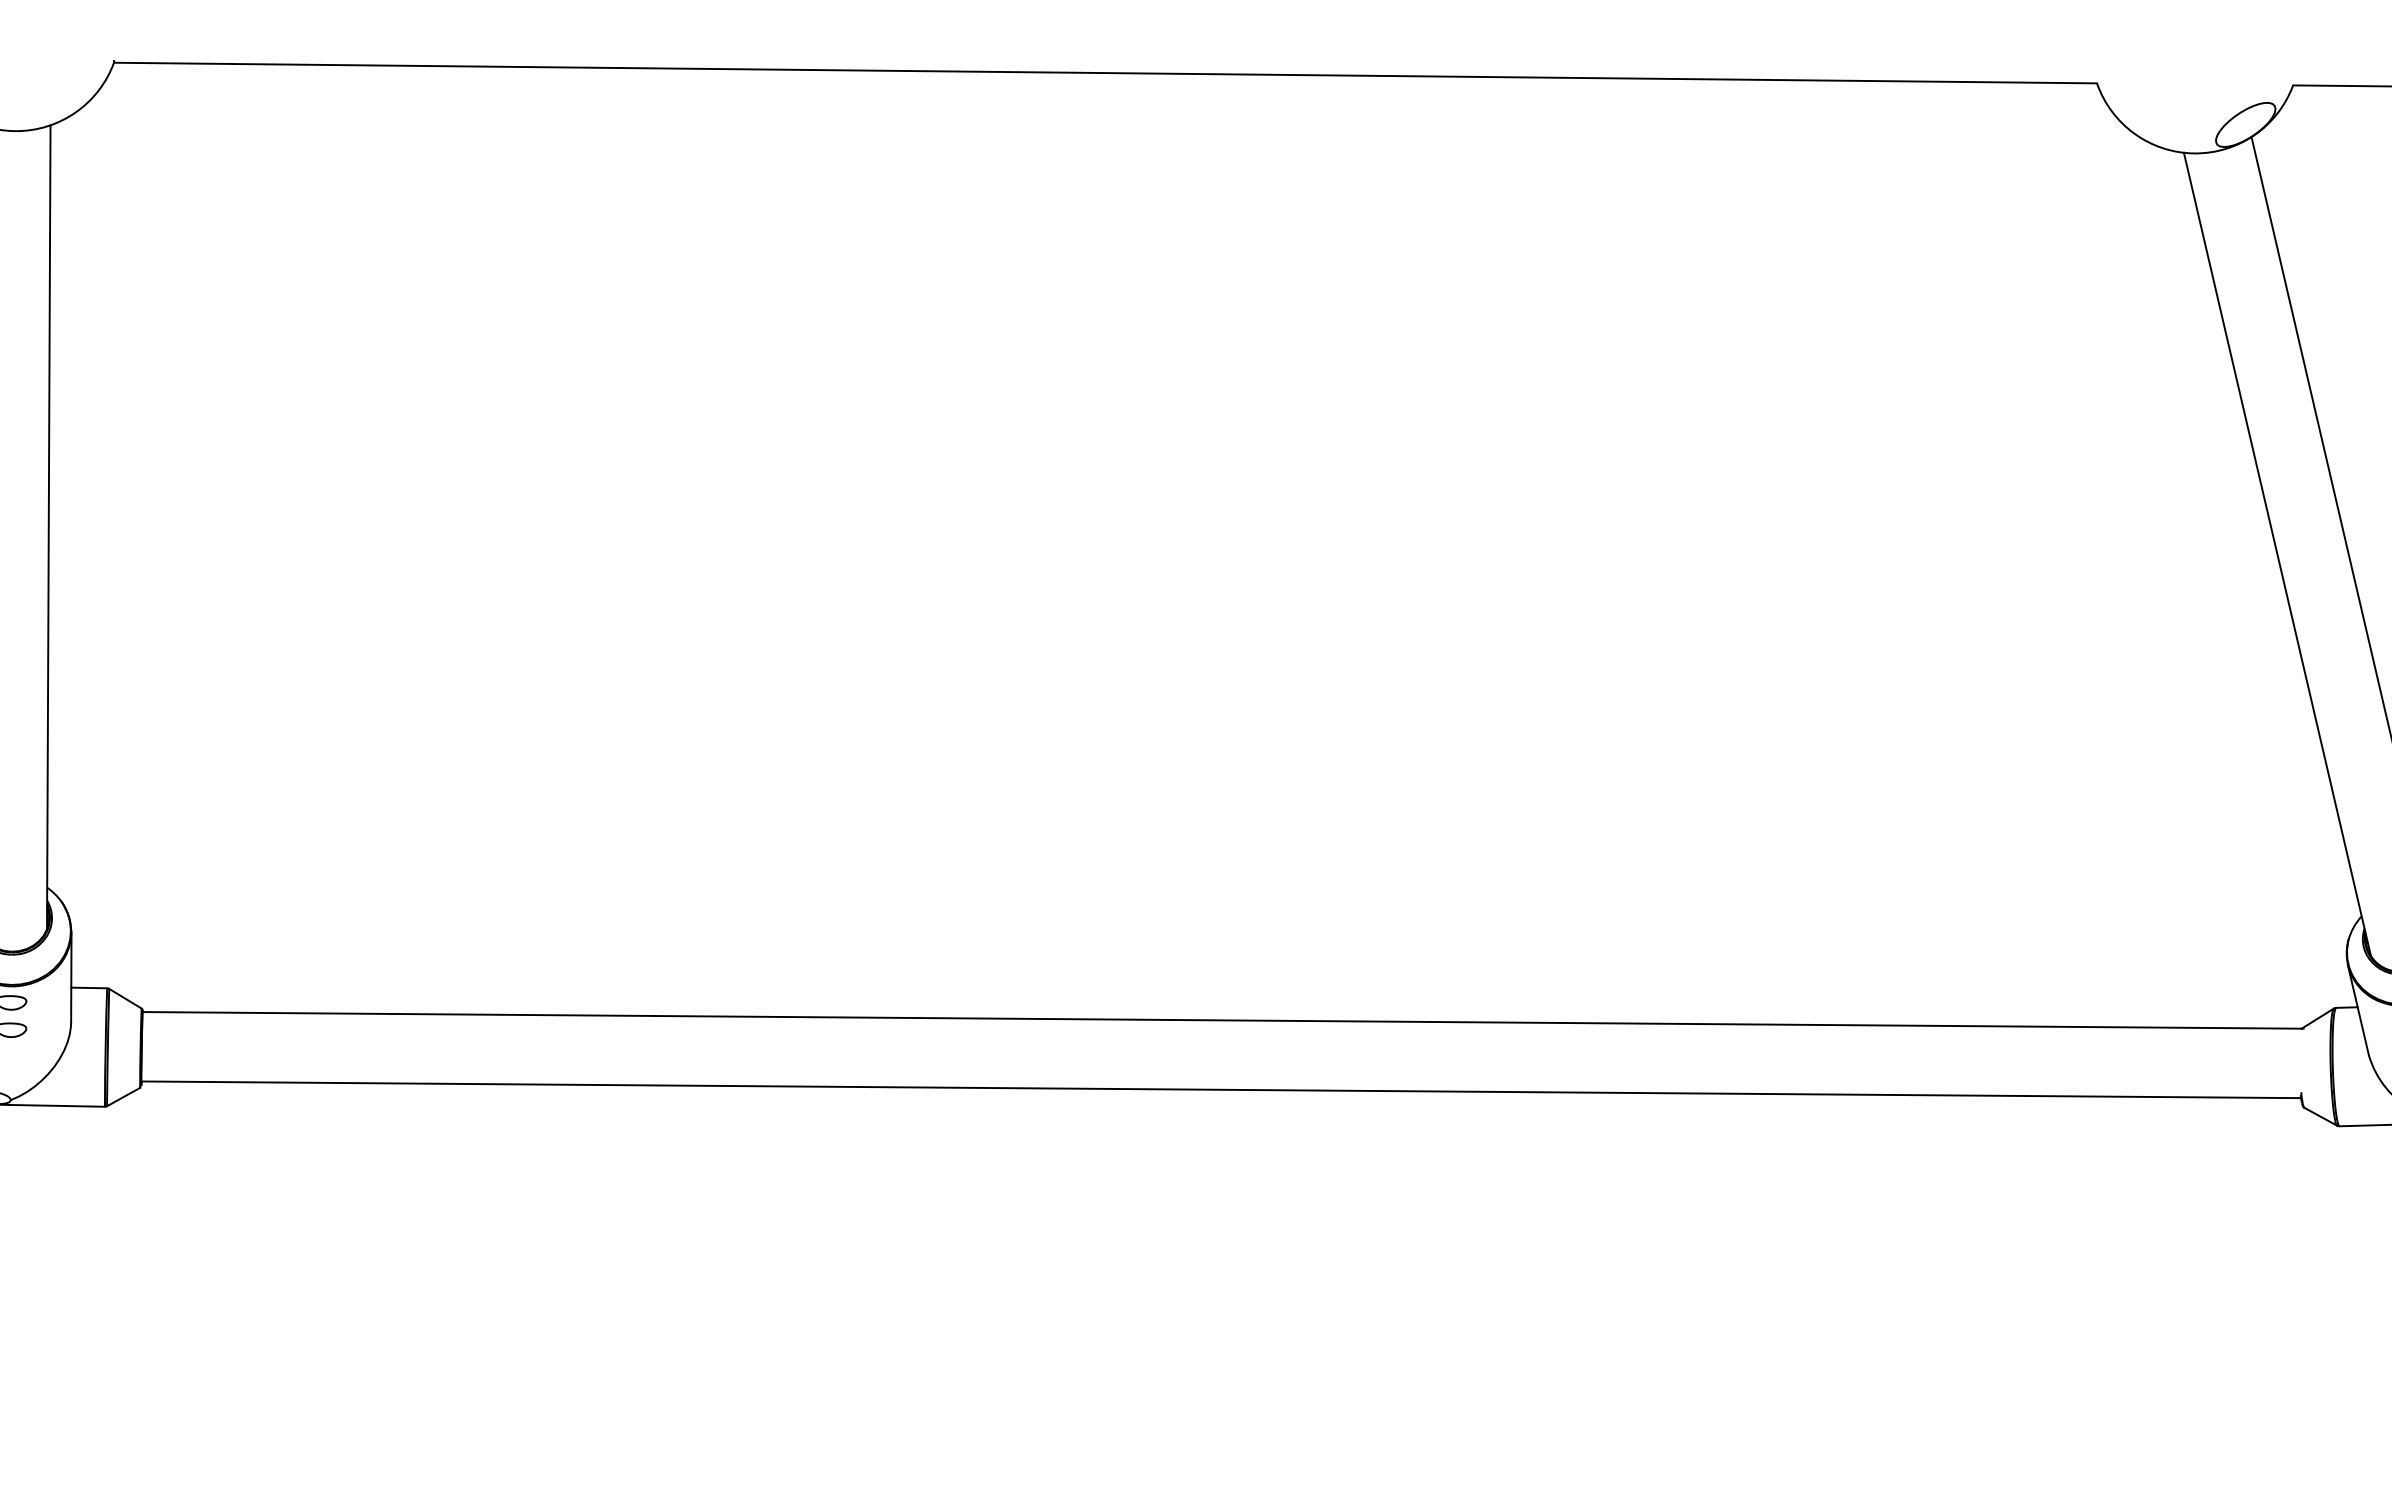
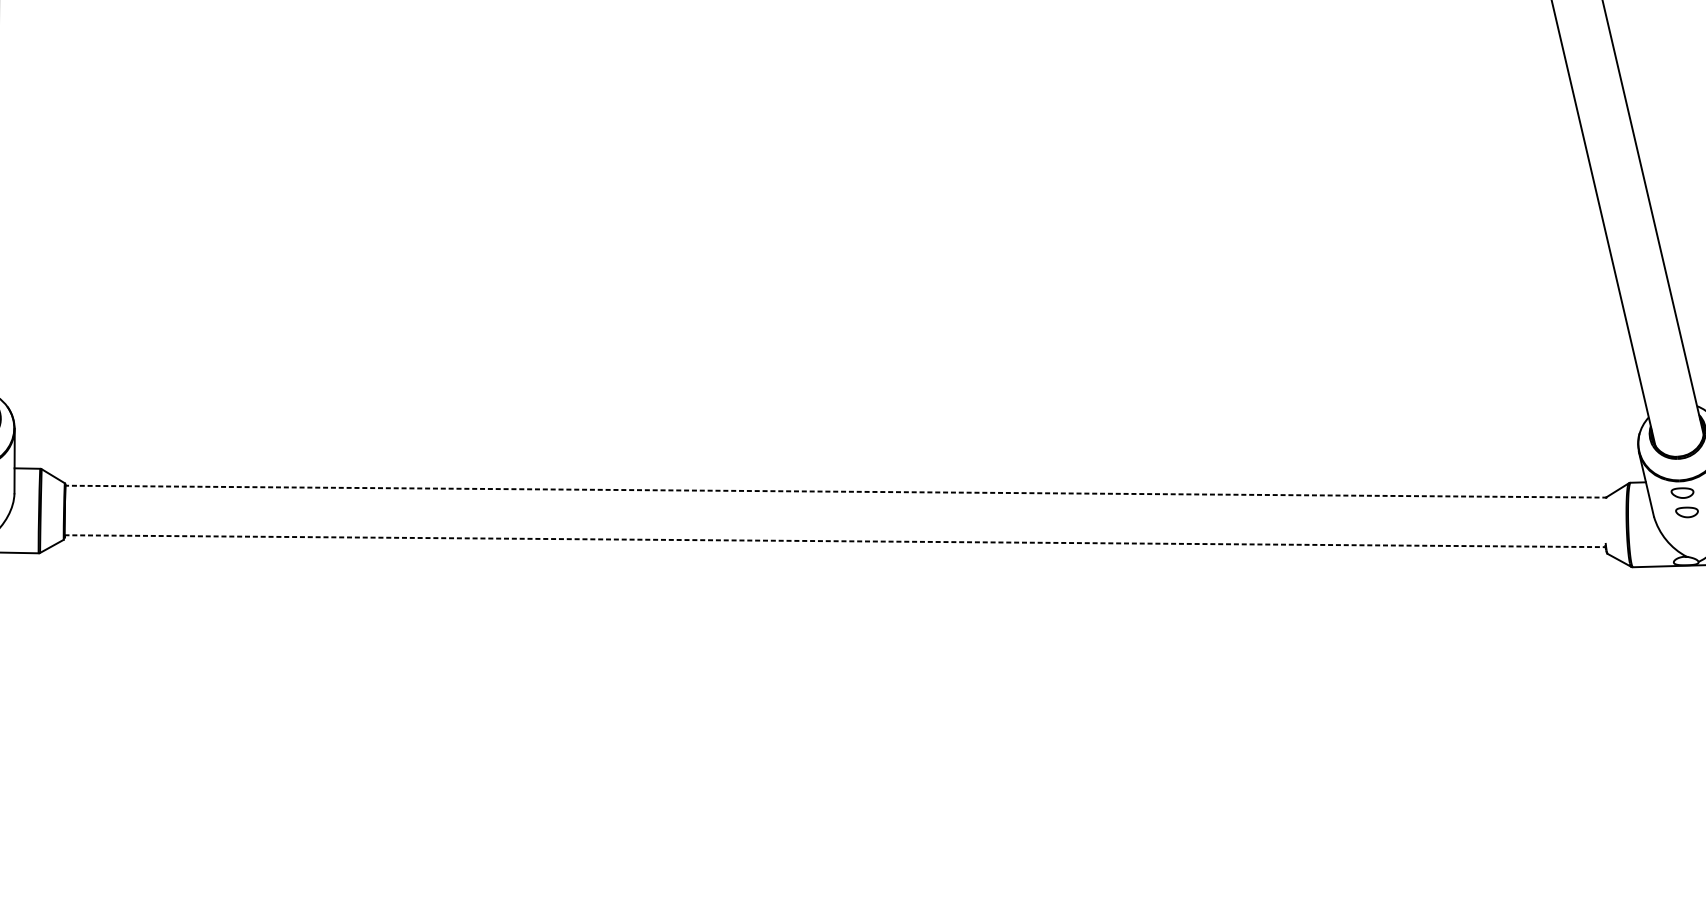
line: (1223, 1020) -> (836, 491), solid -> dashed
line: (1221, 1089) -> (835, 540), solid -> dashed

